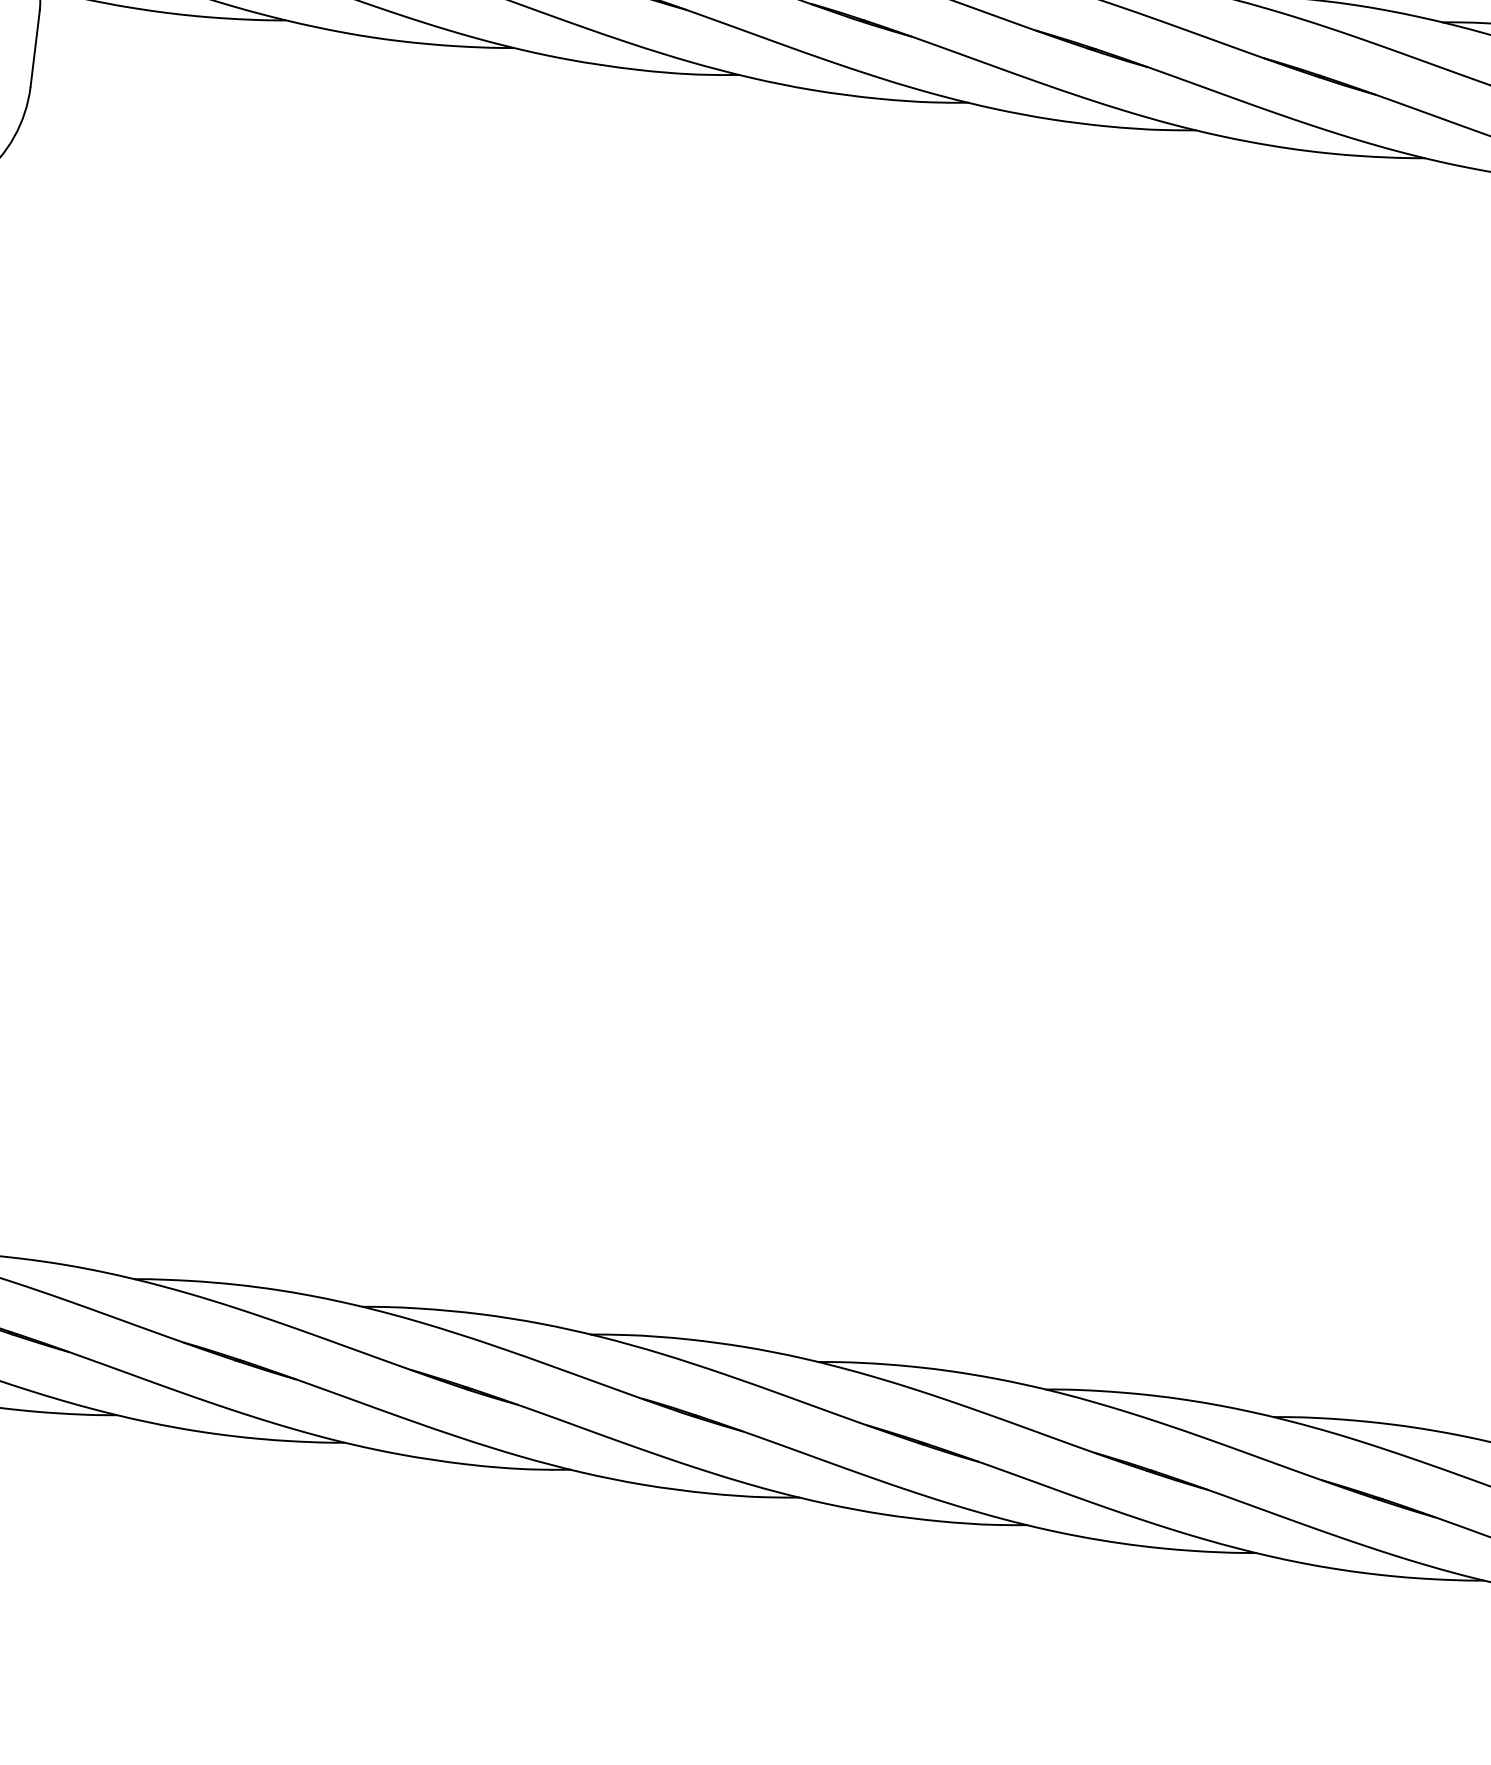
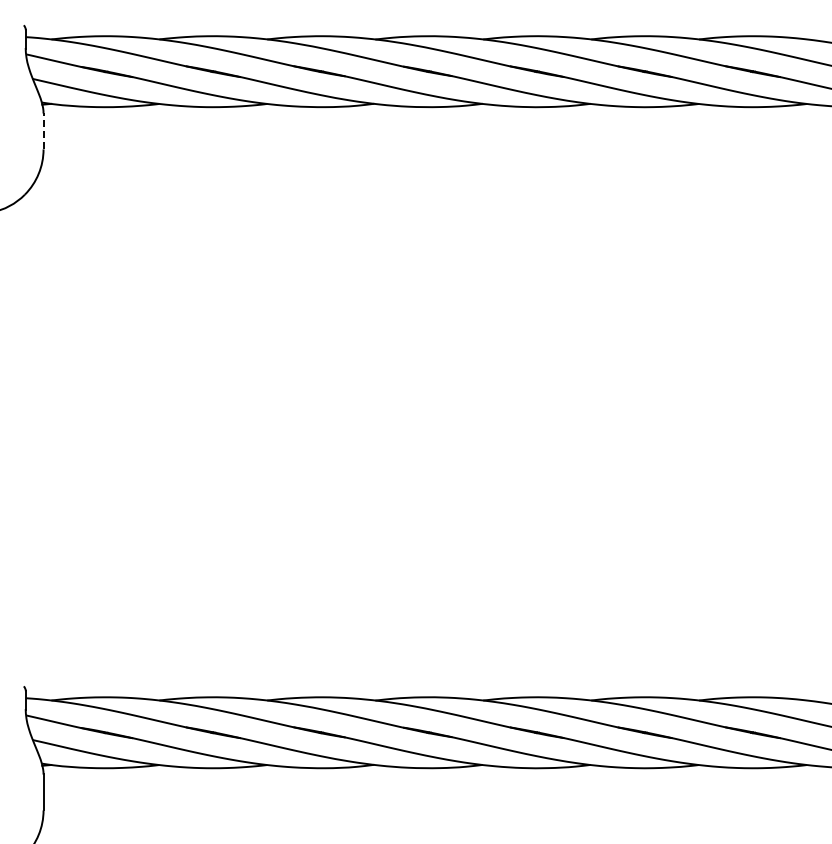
line: (35, 46) -> (43, 130), solid -> dashed

